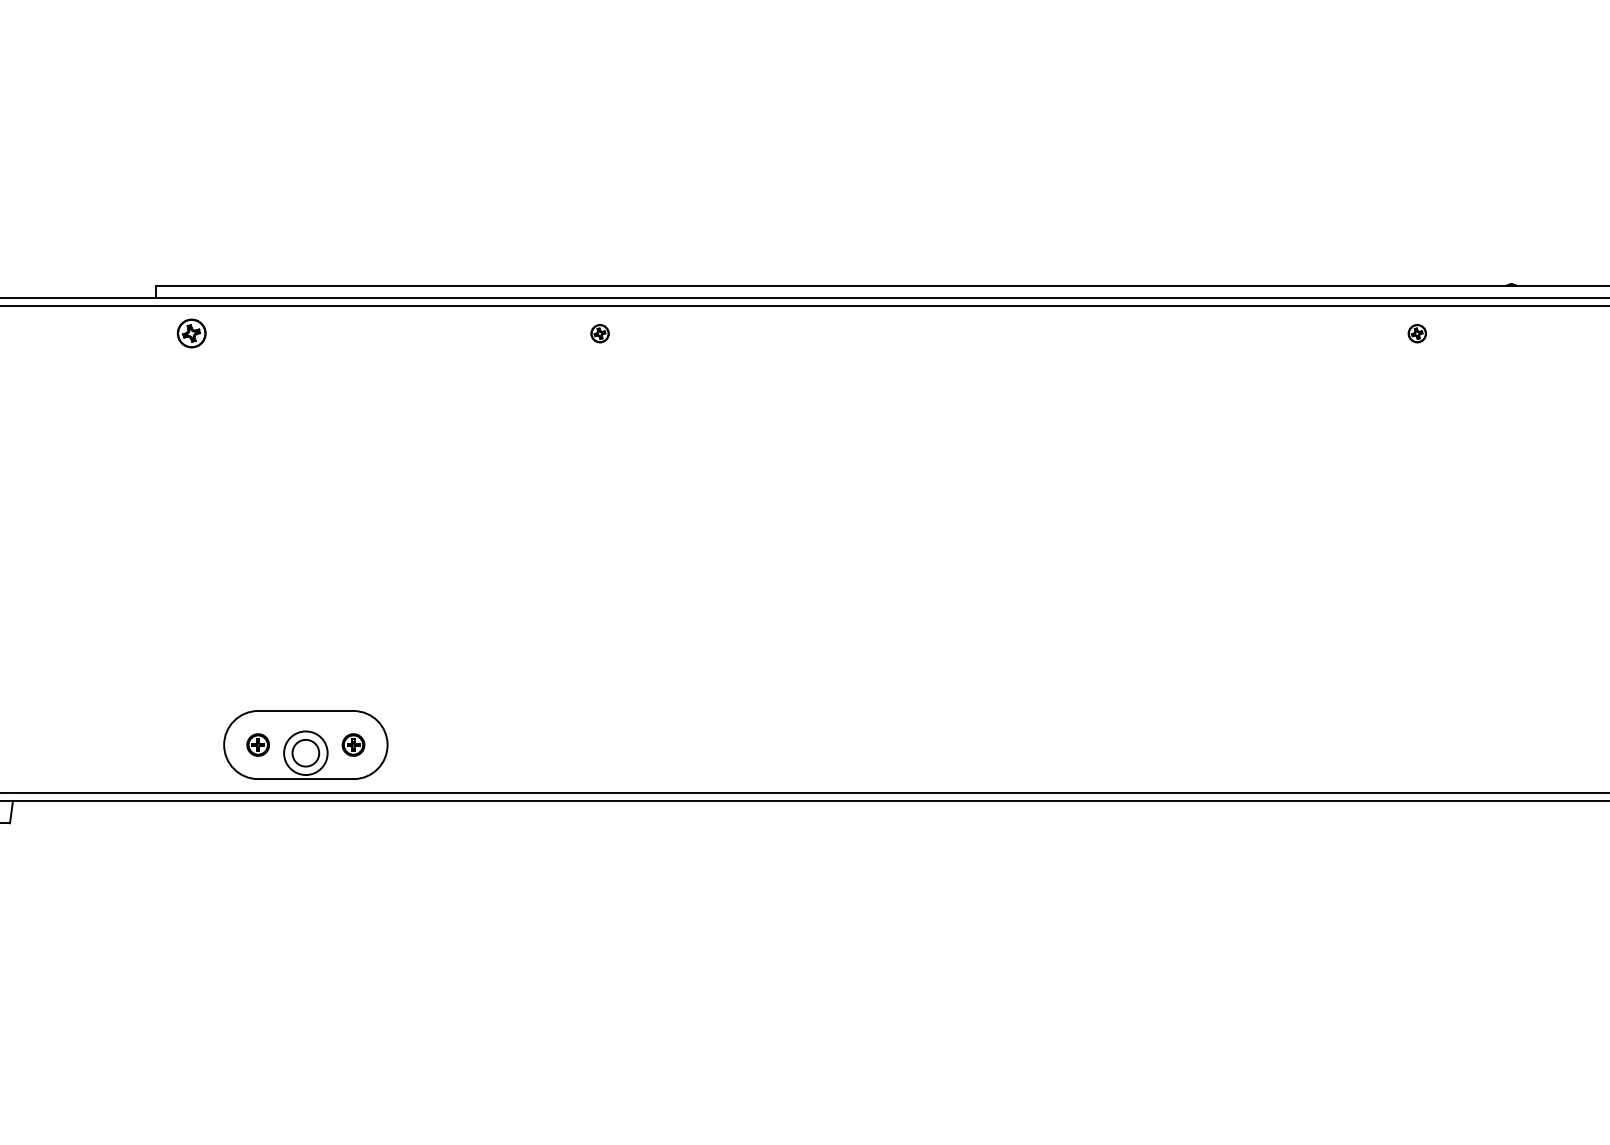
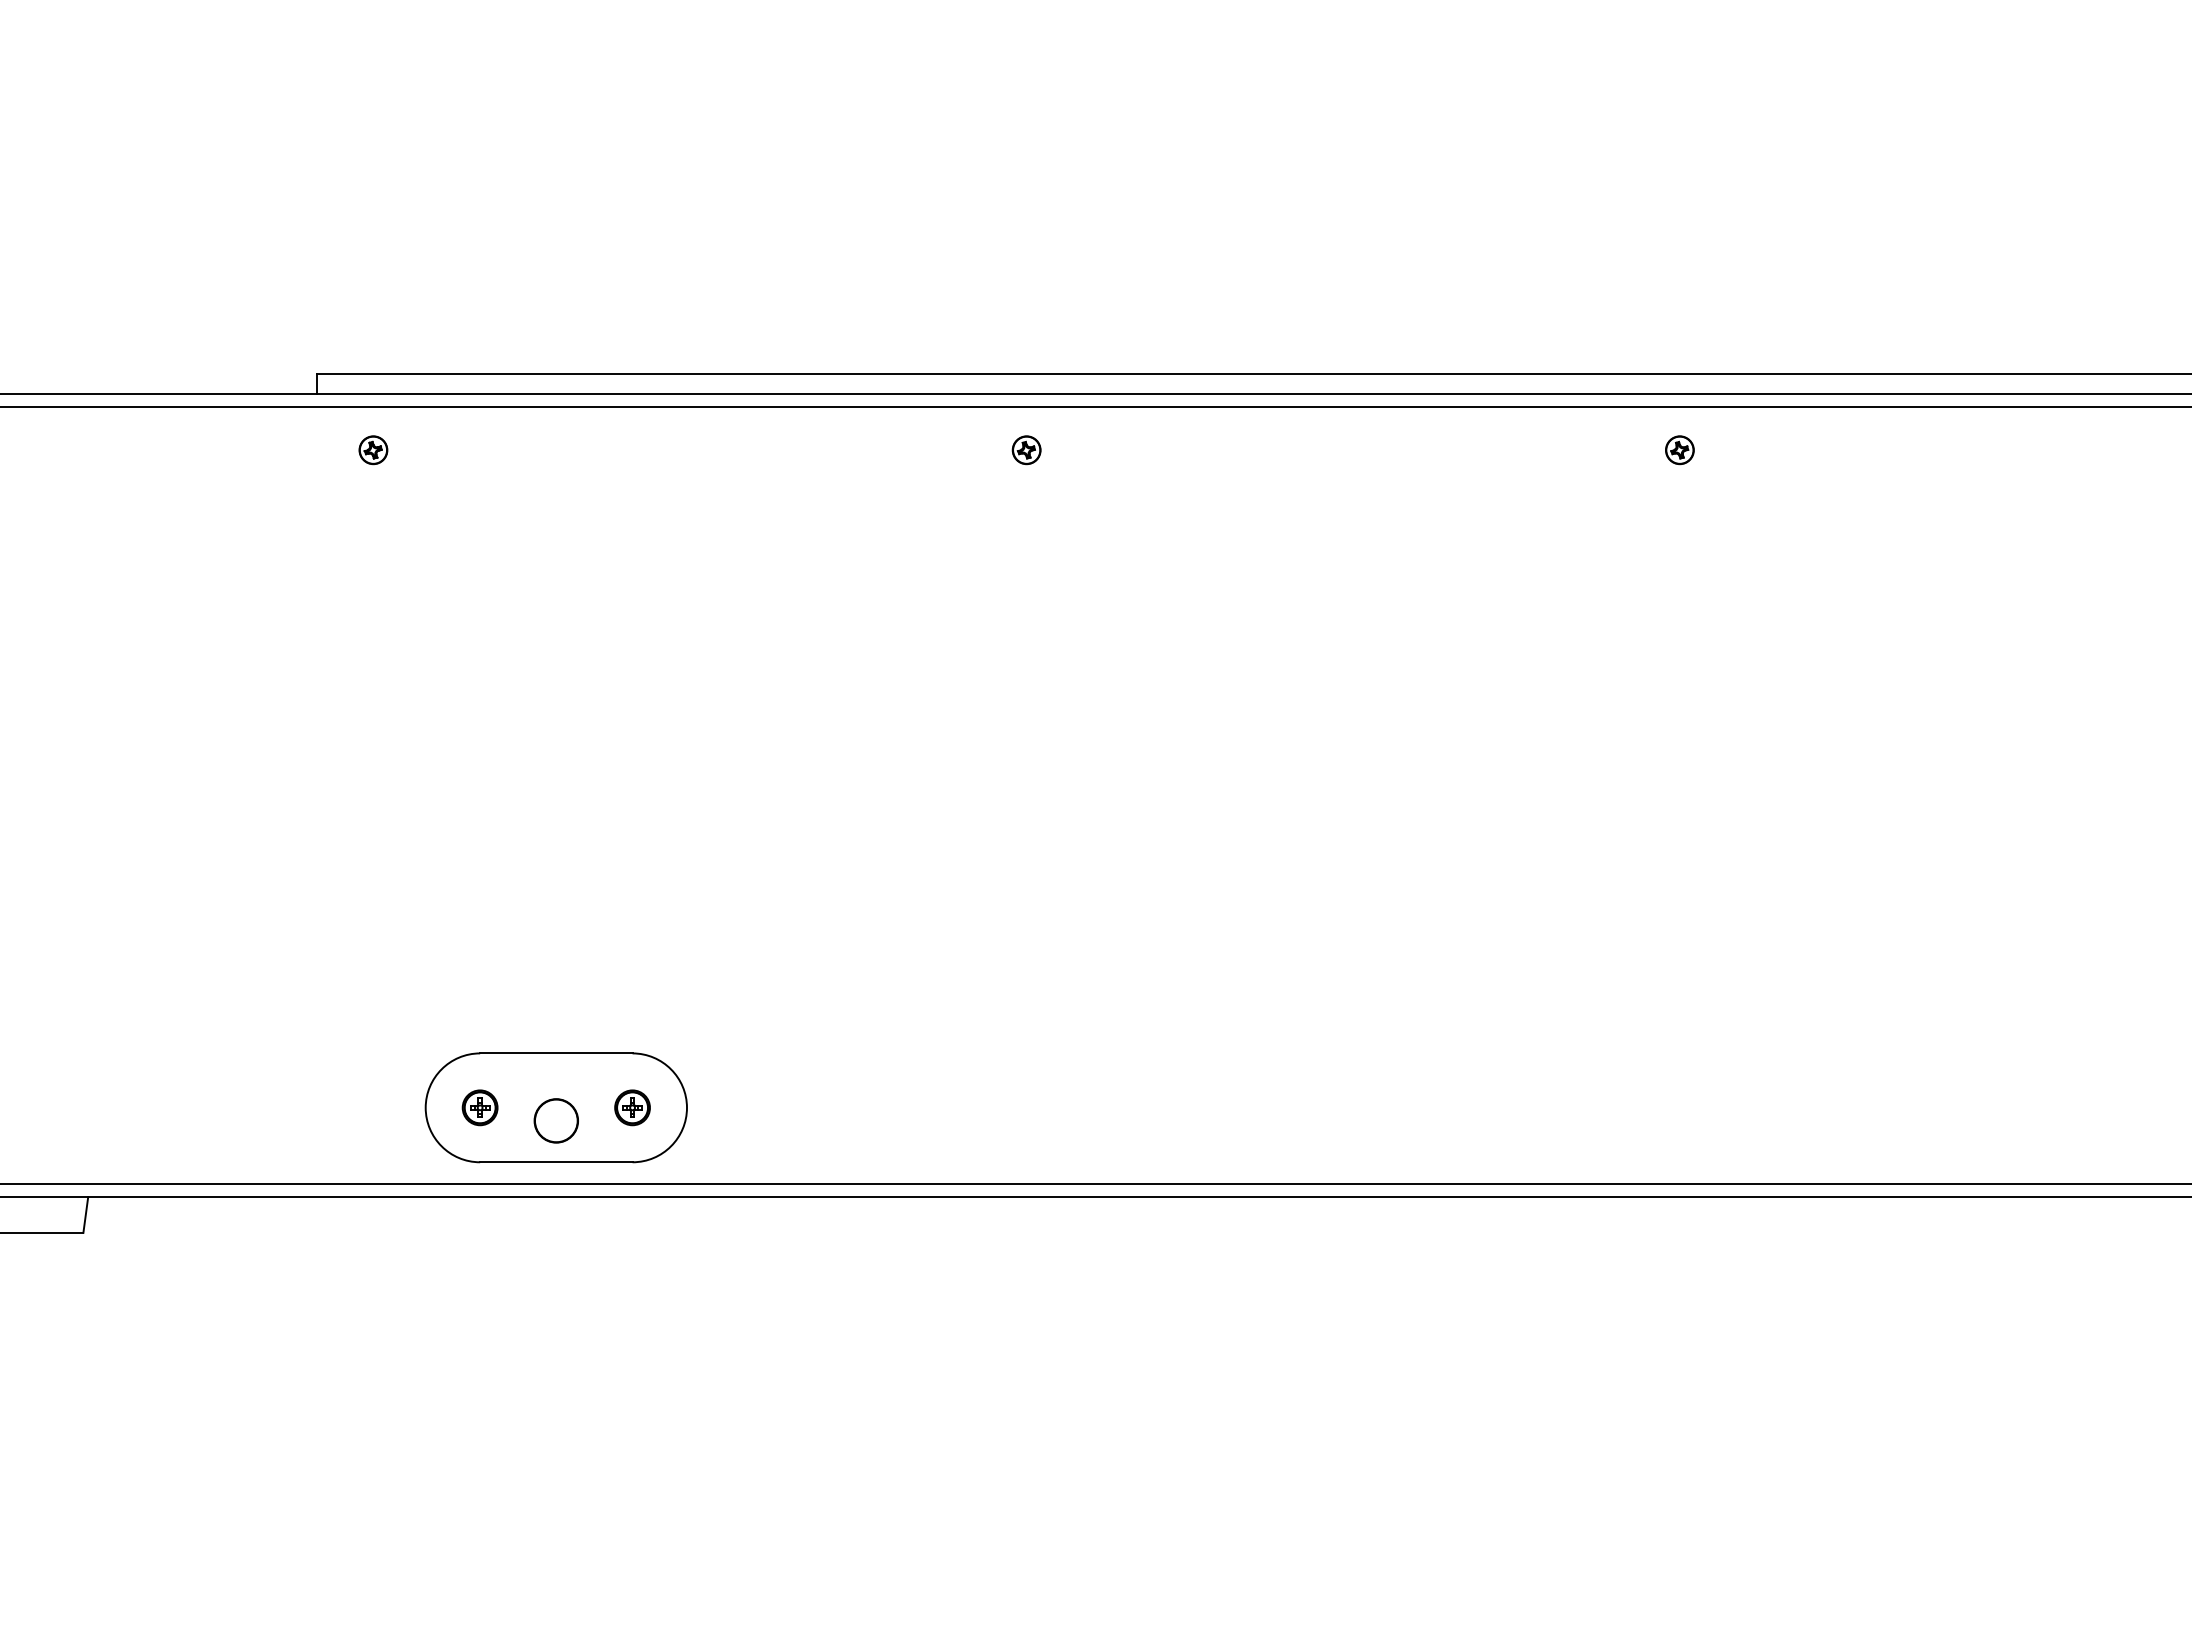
part: (190, 333) -> (371, 449), size x0.62
part: (1008, 333) -> (1679, 449), added
circle: (305, 752) -> (555, 1119), size x0.62

